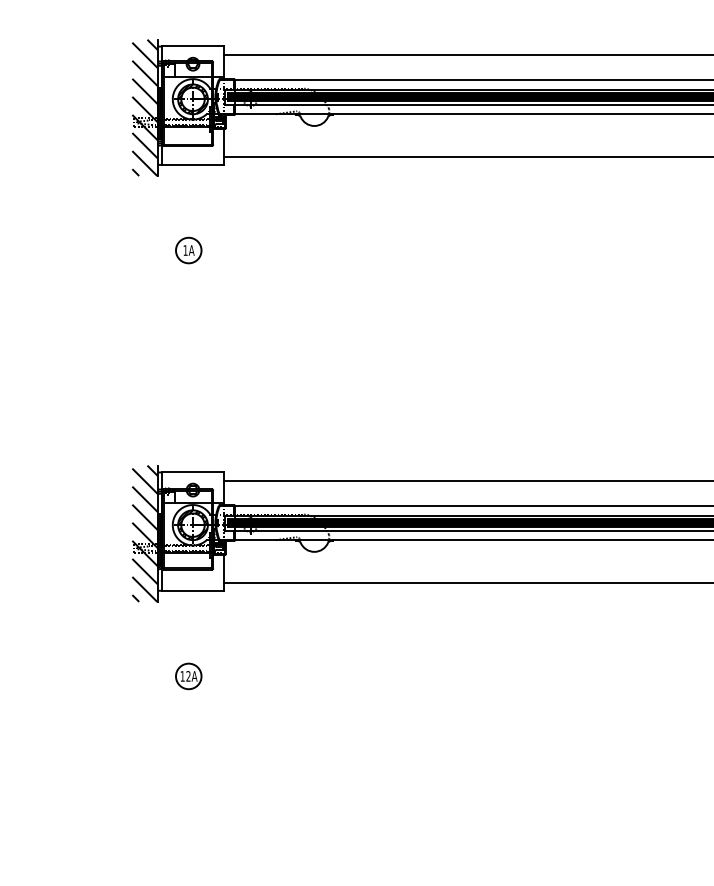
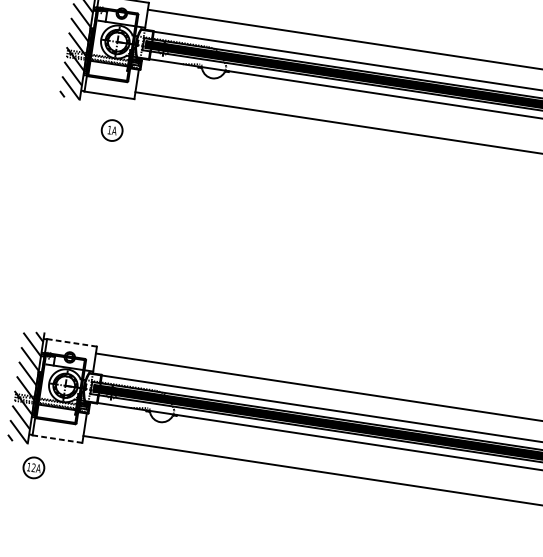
part: (188, 250) -> (111, 130), moved
line: (193, 472) -> (72, 343), solid -> dashed
line: (193, 591) -> (57, 439), solid -> dashed
part: (188, 676) -> (33, 467), moved

